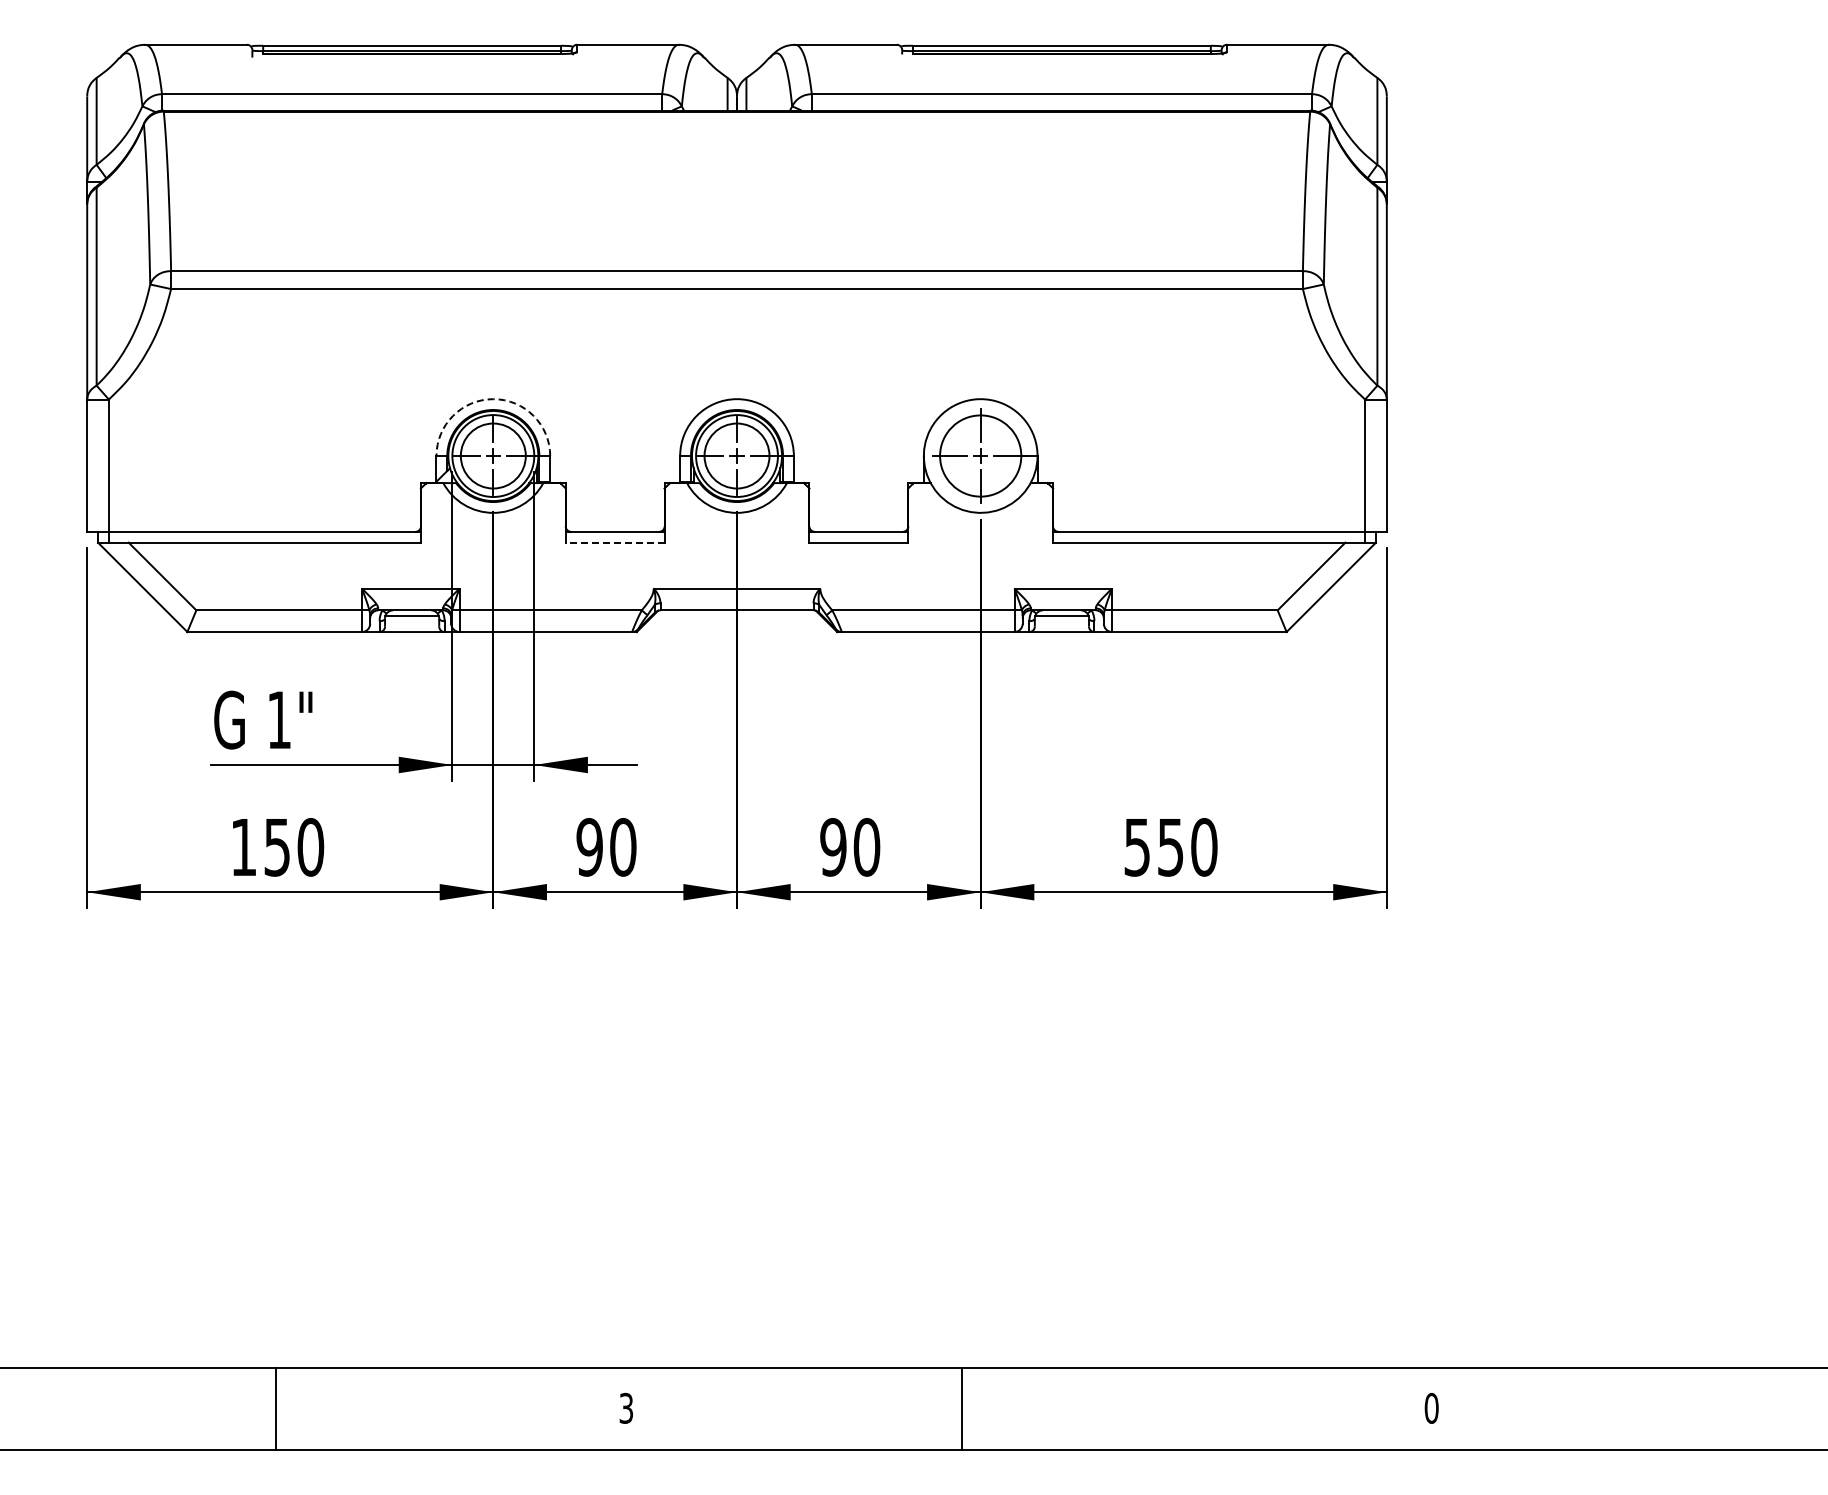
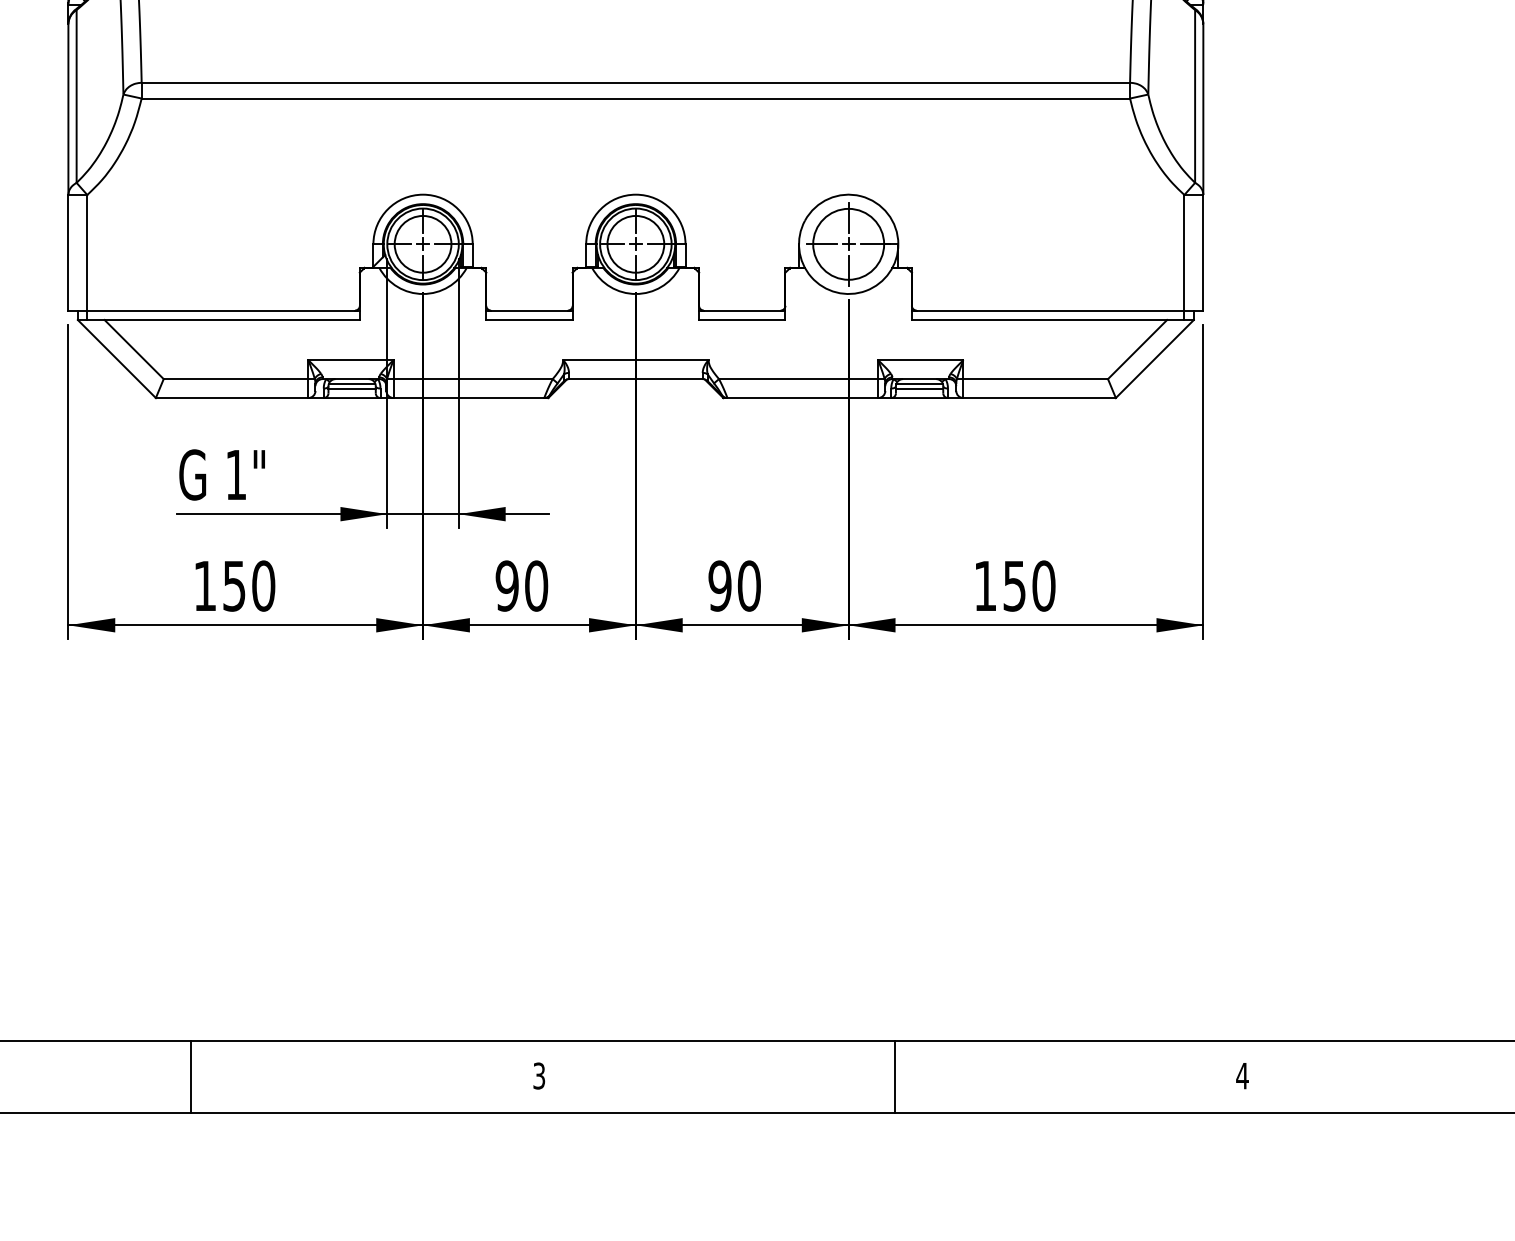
arc: (493, 399) -> (423, 194), dashed -> solid
line: (614, 542) -> (528, 319), dashed -> solid
line: (411, 621) -> (351, 388), added
line: (1061, 621) -> (919, 388), added
text: (1136, 847) -> (984, 586), 550 -> 150
text: (1431, 1407) -> (1242, 1075), 0 -> 4
line: (275, 1409) -> (190, 1077), moved
line: (962, 1409) -> (894, 1077), moved

